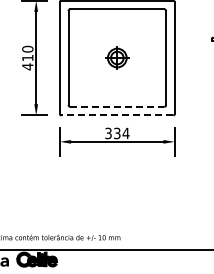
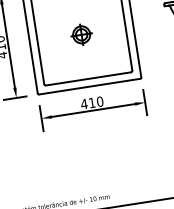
line: (117, 106) -> (88, 78), dashed -> solid
line: (117, 115) -> (89, 86), dashed -> solid
text: (116, 133) -> (91, 103), 334 -> 410

